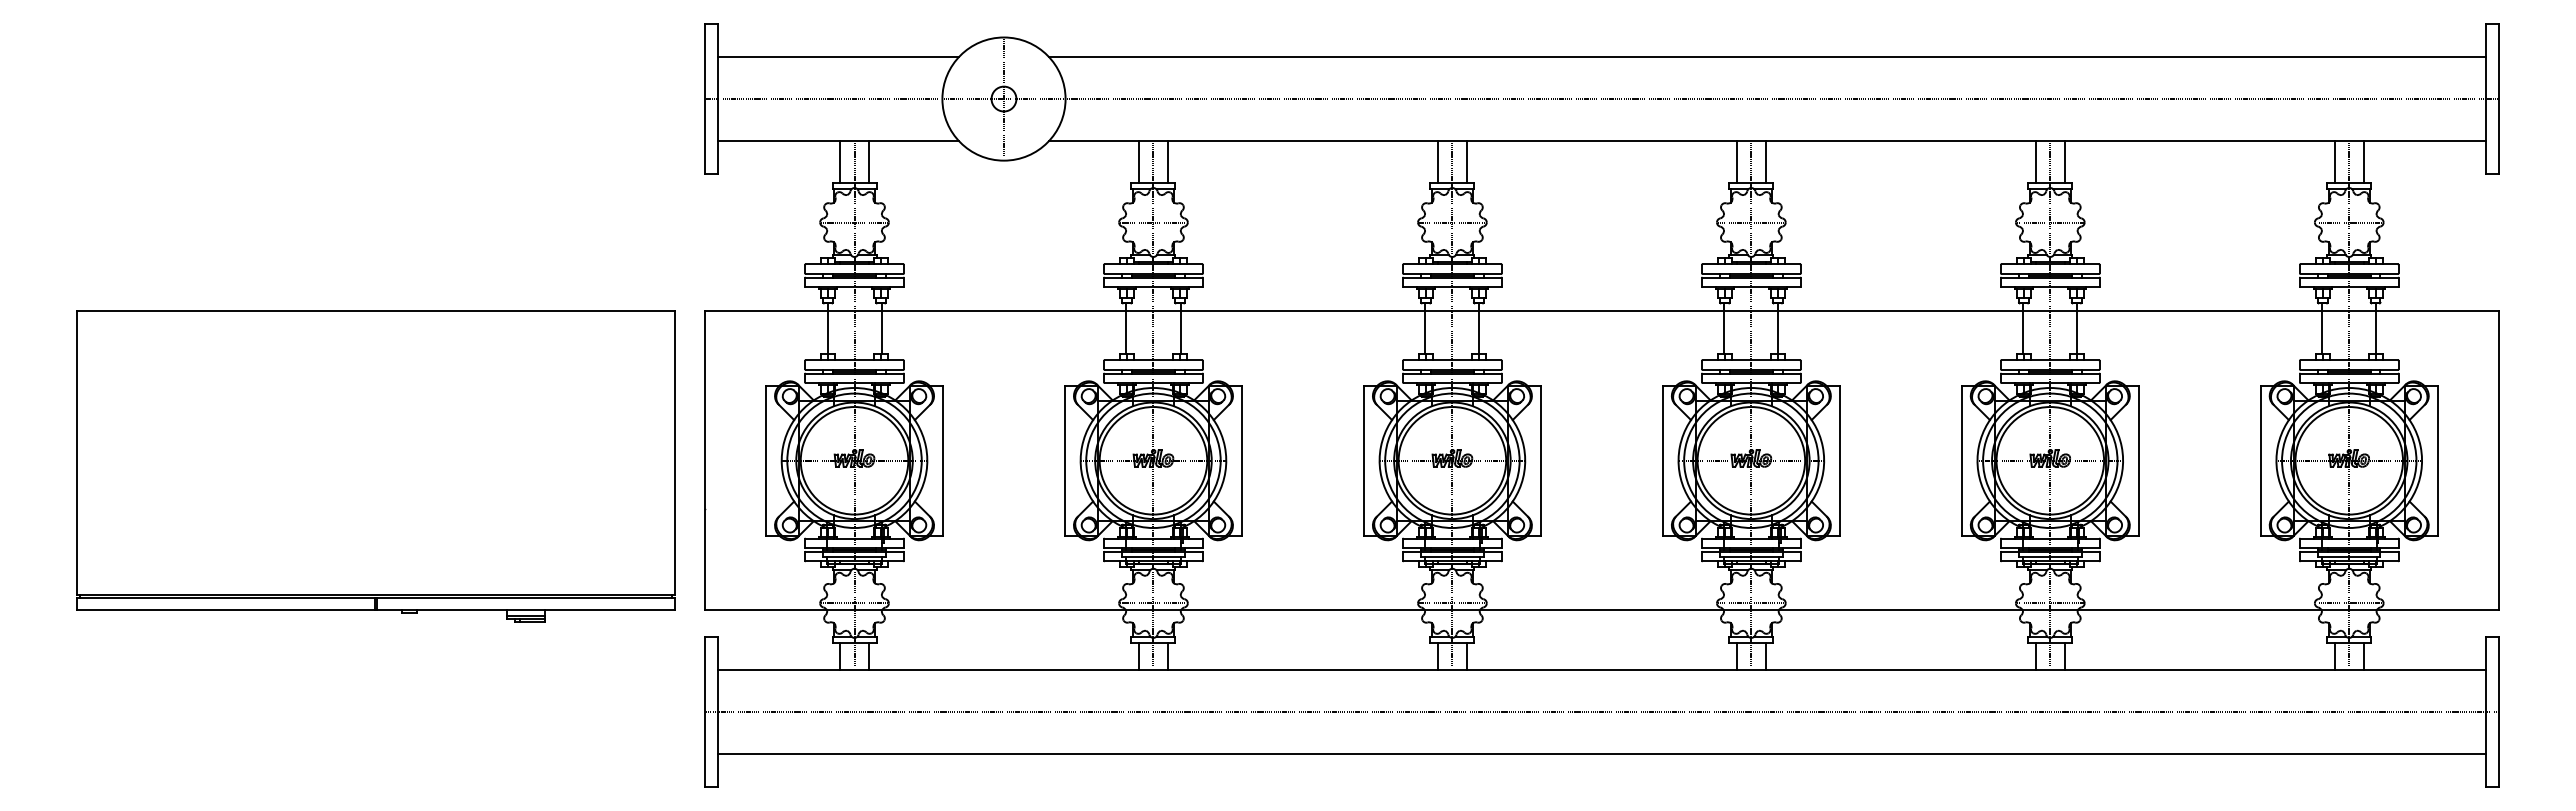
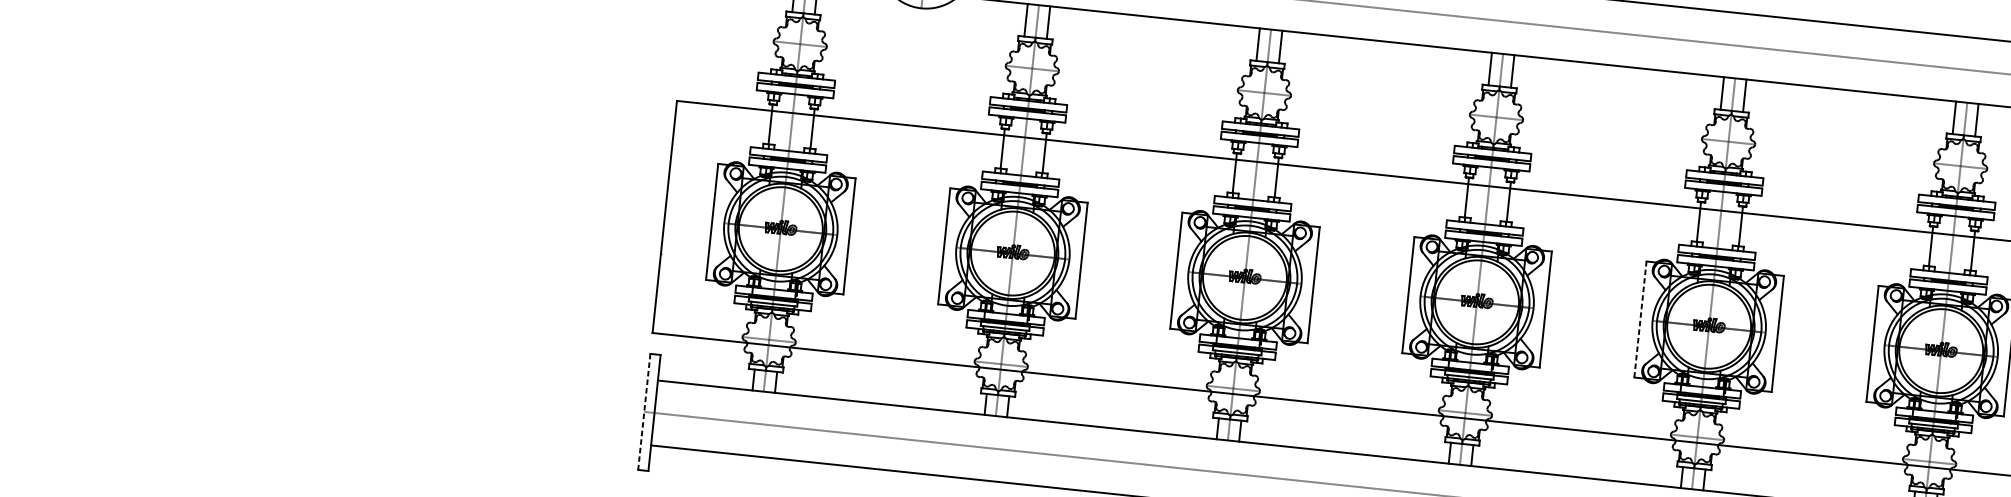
line: (1961, 460) -> (1640, 319), solid -> dashed
part: (375, 466) -> (408, 194), removed
line: (705, 711) -> (644, 411), solid -> dashed

